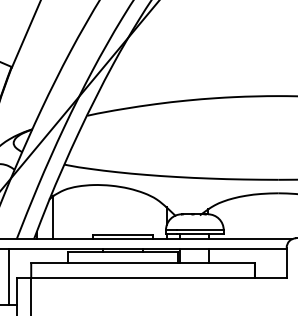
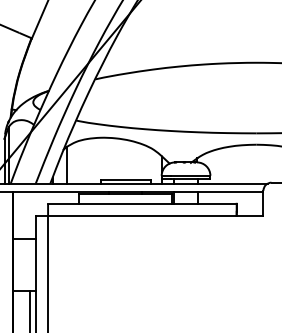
line: (9, 277) -> (29, 215), removed

